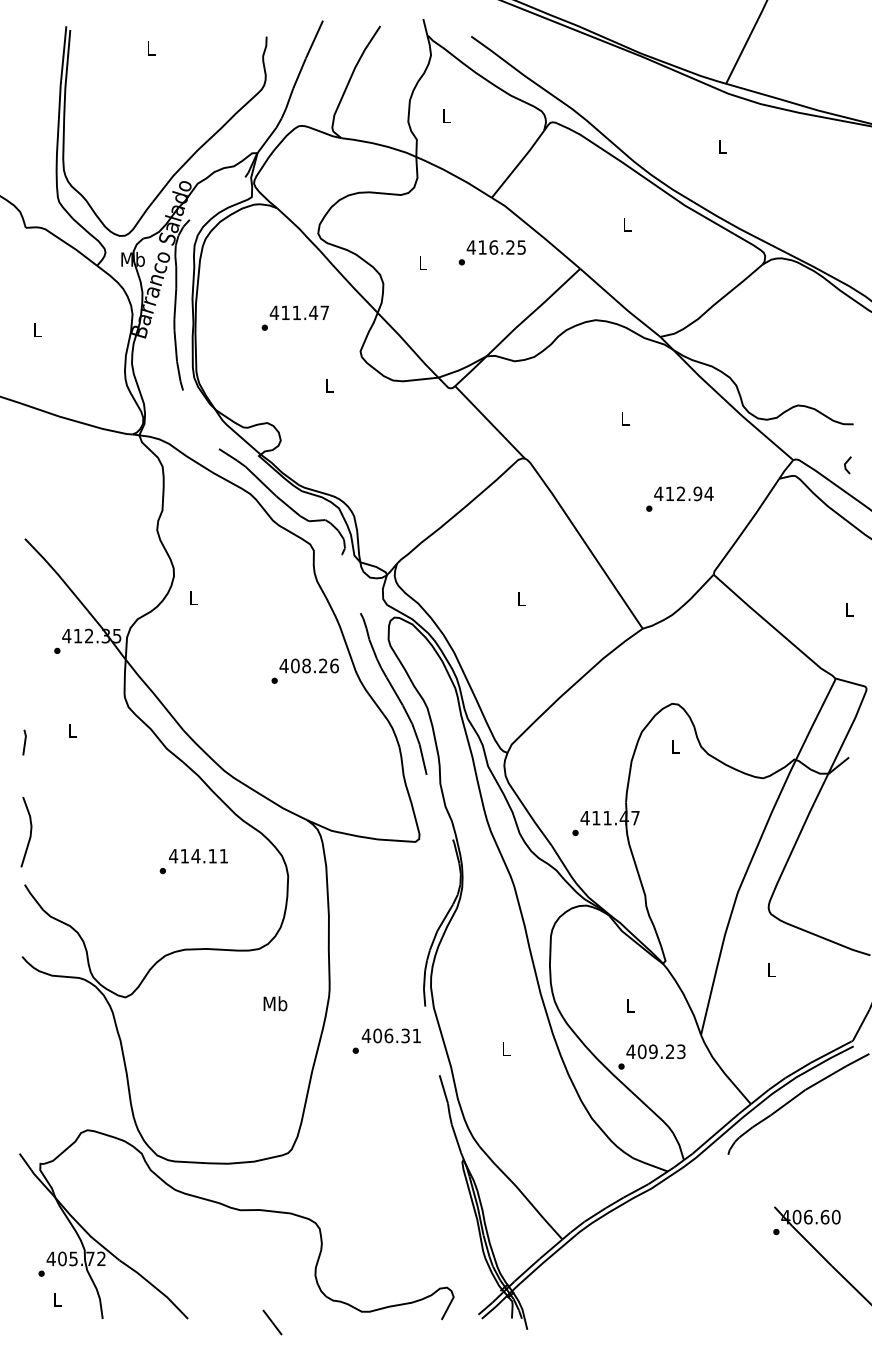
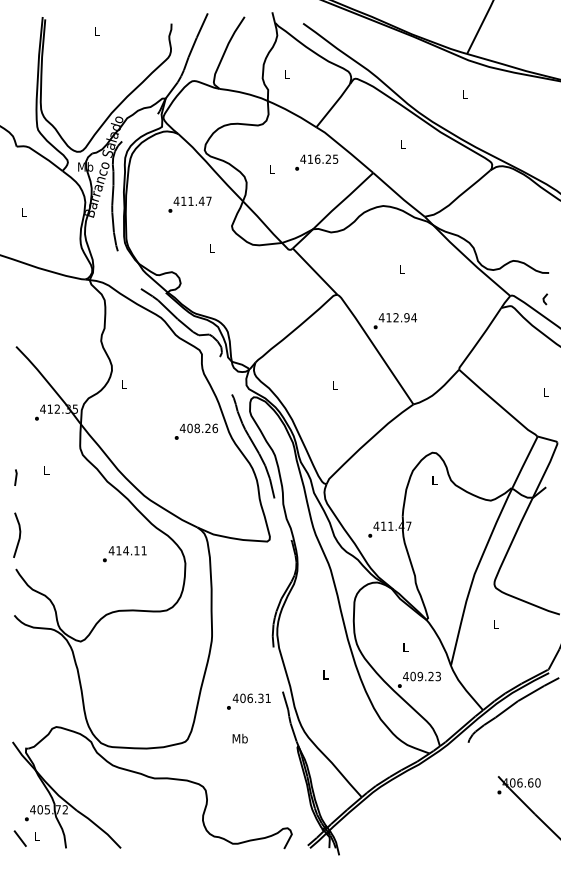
text: (680, 499) -> (395, 321), moved
text: (274, 1003) -> (239, 738), moved
text: (386, 1040) -> (248, 701), moved
line: (271, 1322) -> (19, 838), moved

